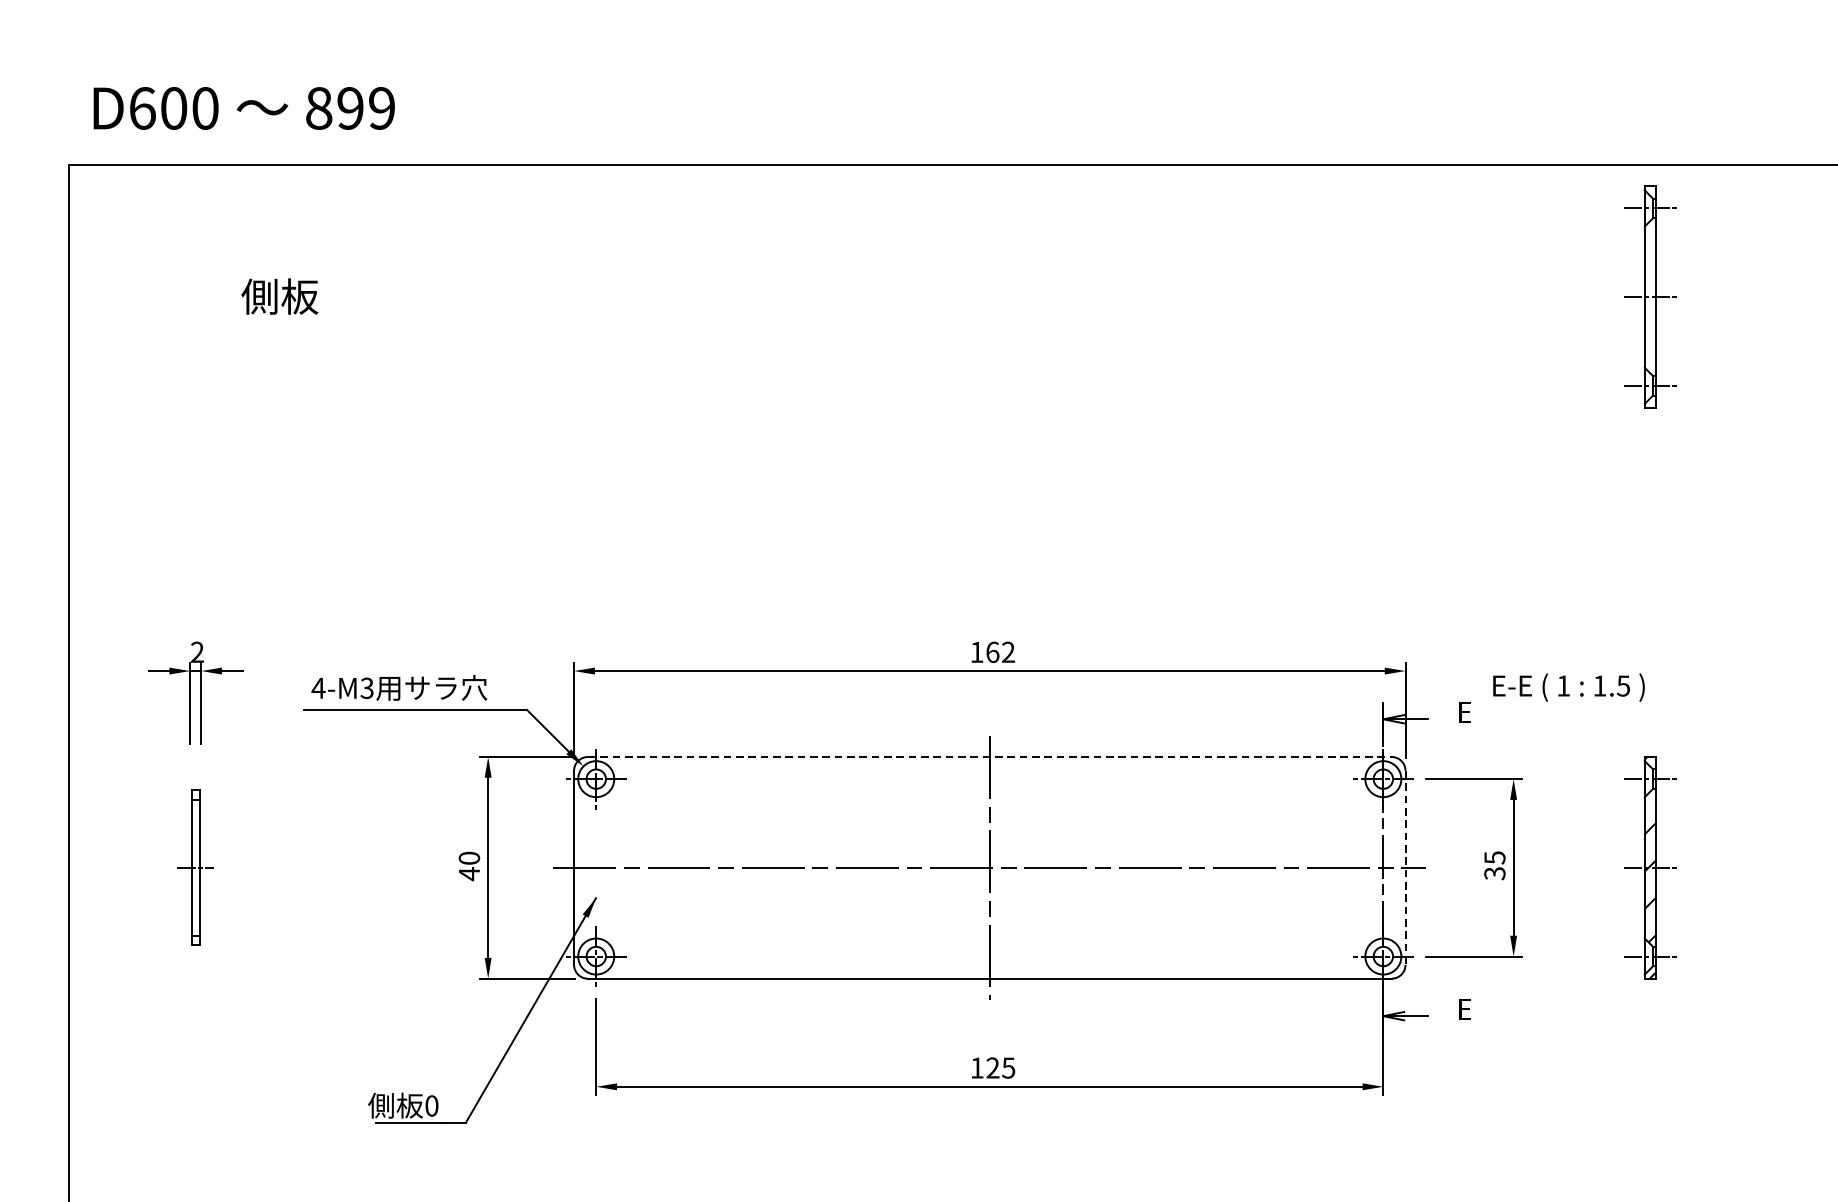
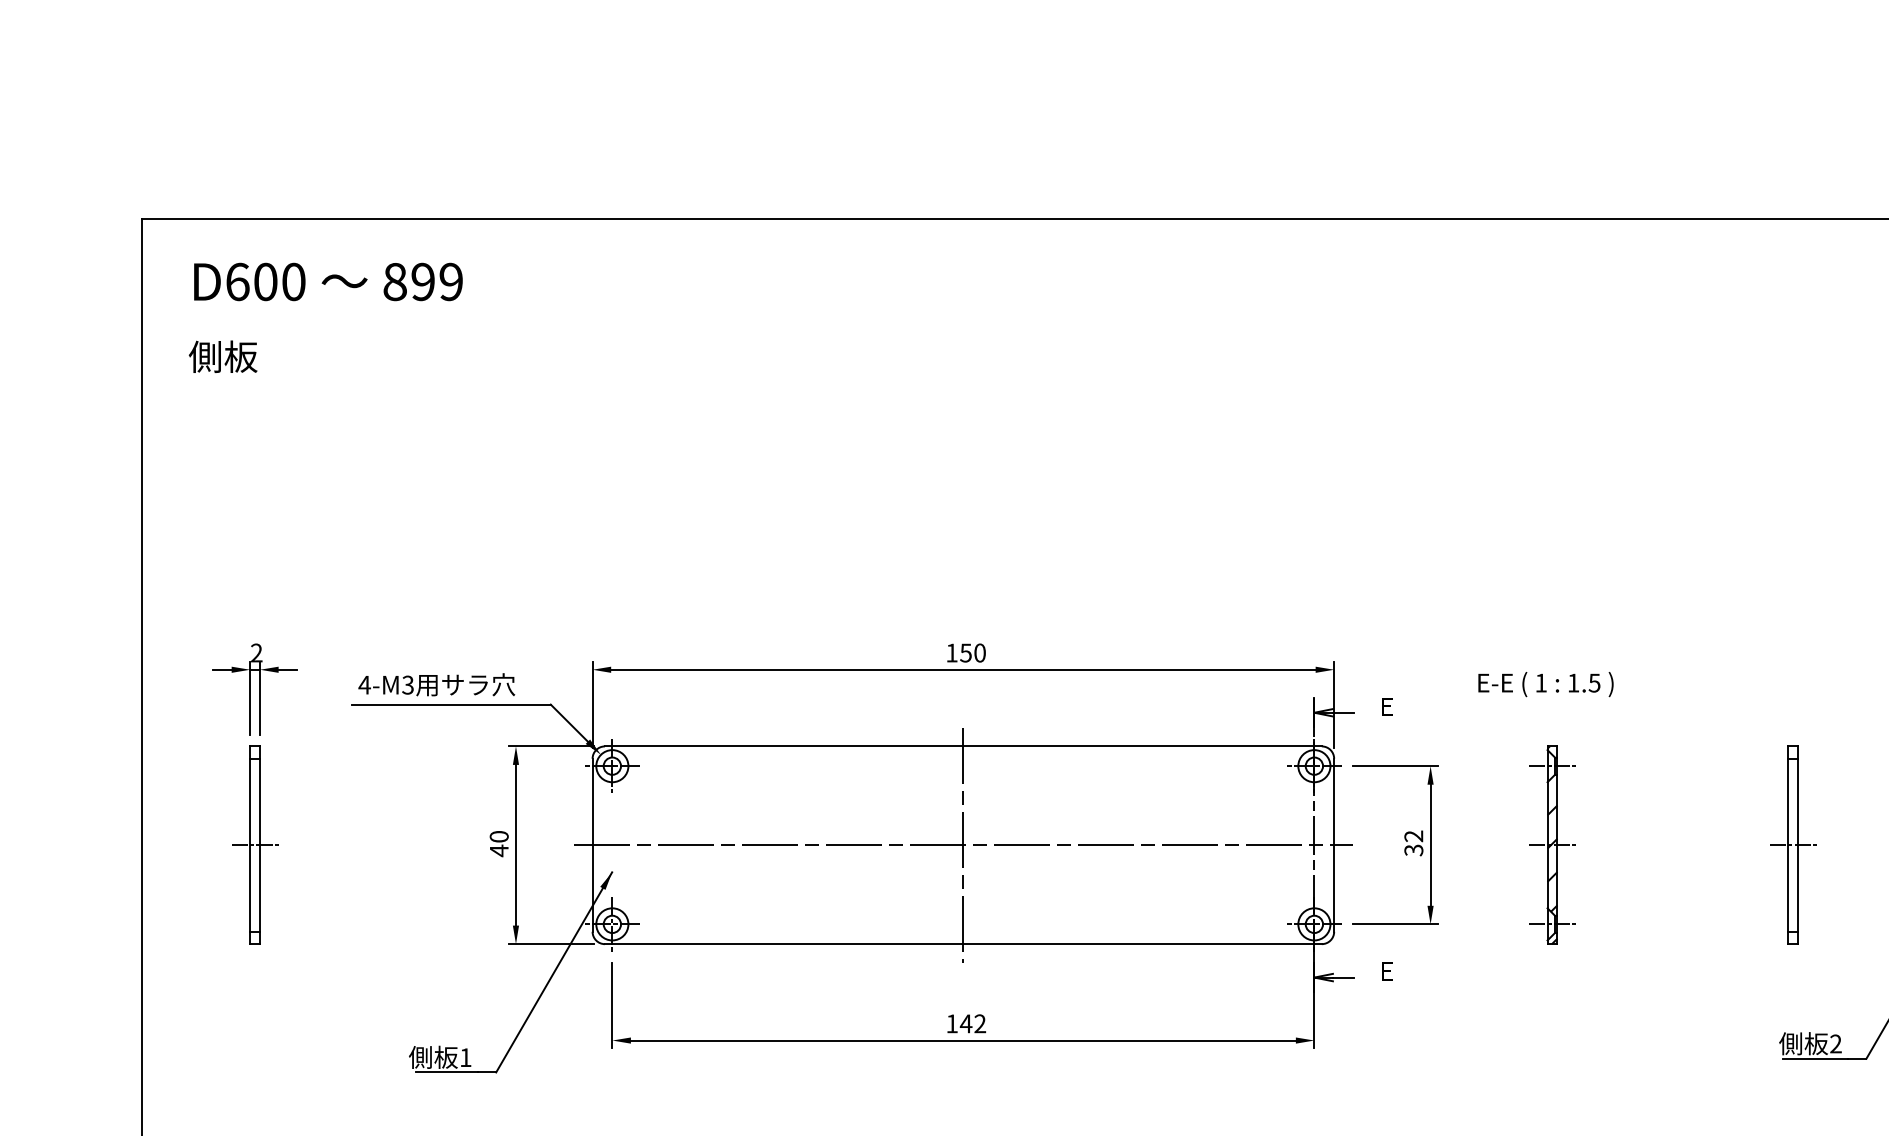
text: (244, 107) -> (328, 281), moved
text: (279, 296) -> (222, 356), moved
part: (1650, 296) -> (1552, 335), removed
text: (1000, 651) -> (972, 652), 162 -> 150
text: (1568, 687) -> (1545, 684), moved
line: (989, 757) -> (963, 746), dashed -> solid
text: (1494, 858) -> (1413, 836), 35 -> 32
part: (196, 866) -> (255, 844), size x1.43
line: (1405, 868) -> (1334, 845), dashed -> solid
text: (1000, 1067) -> (972, 1023), 125 -> 142
text: (431, 1105) -> (465, 1057), 0 -> 1

